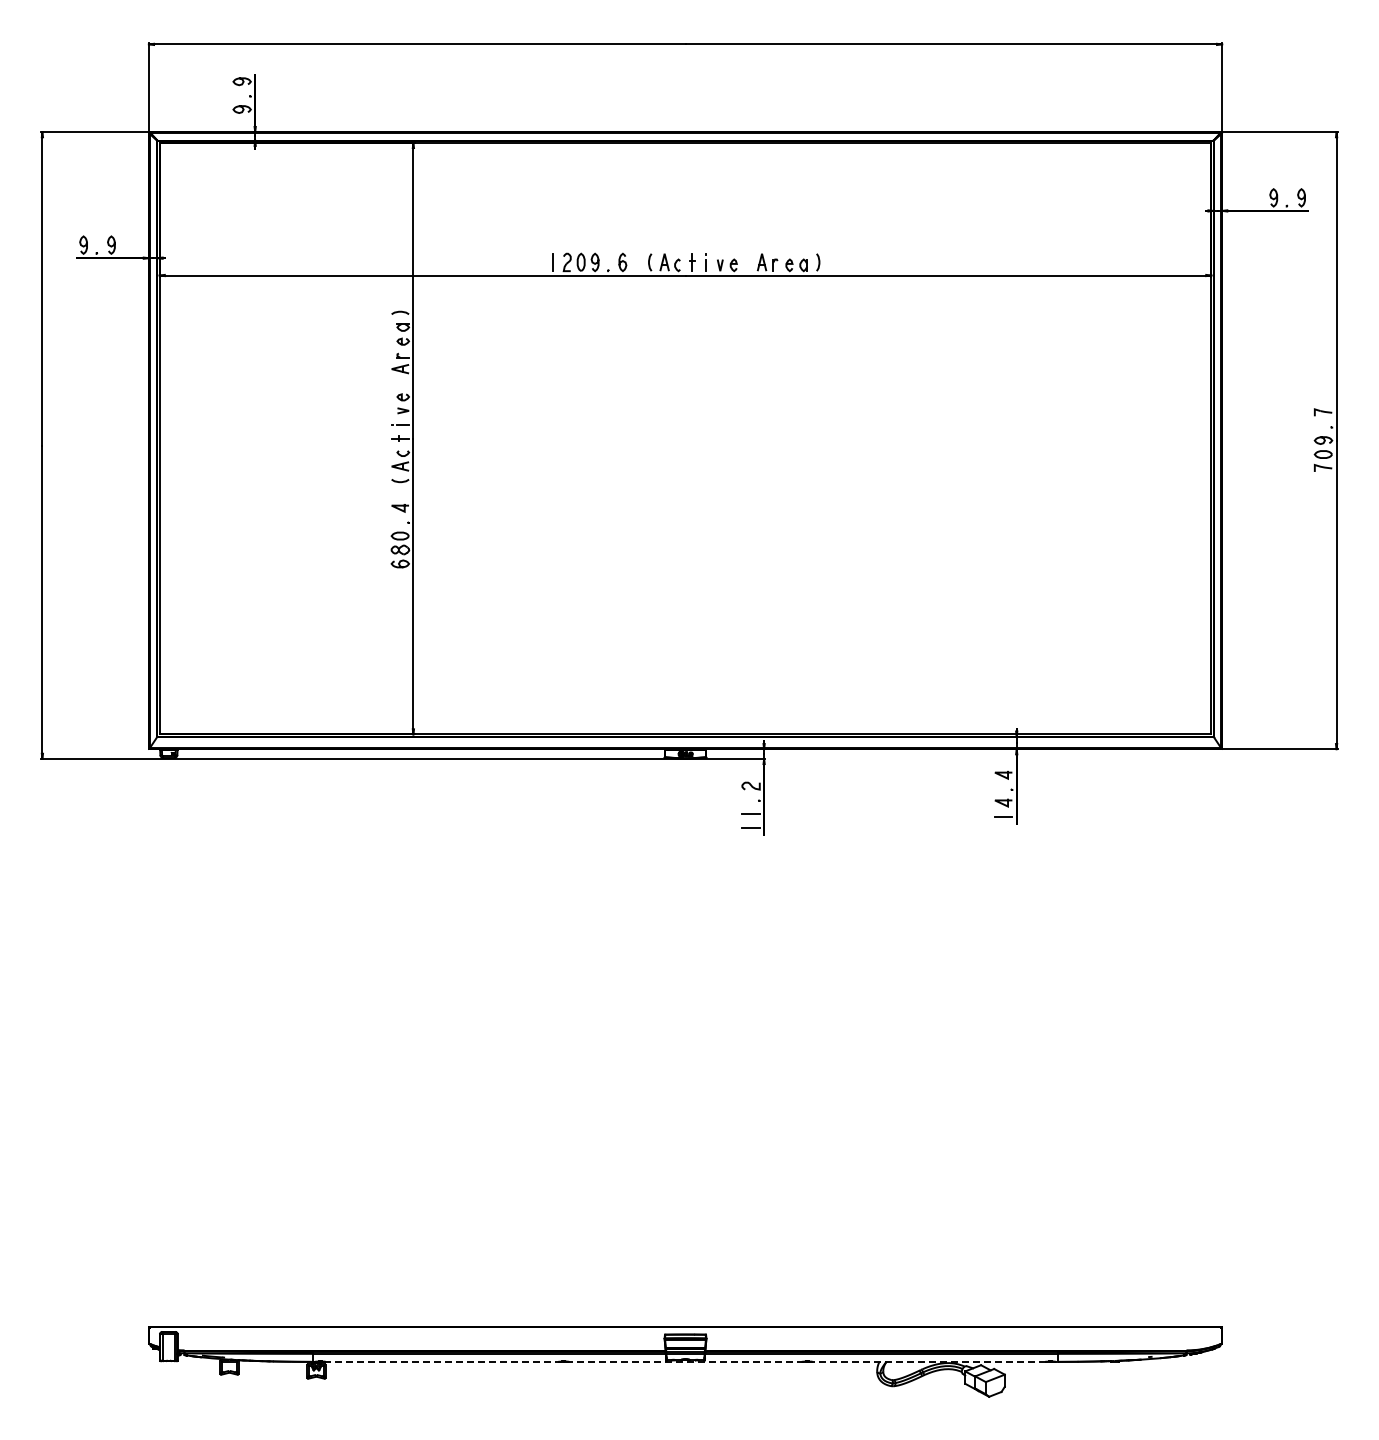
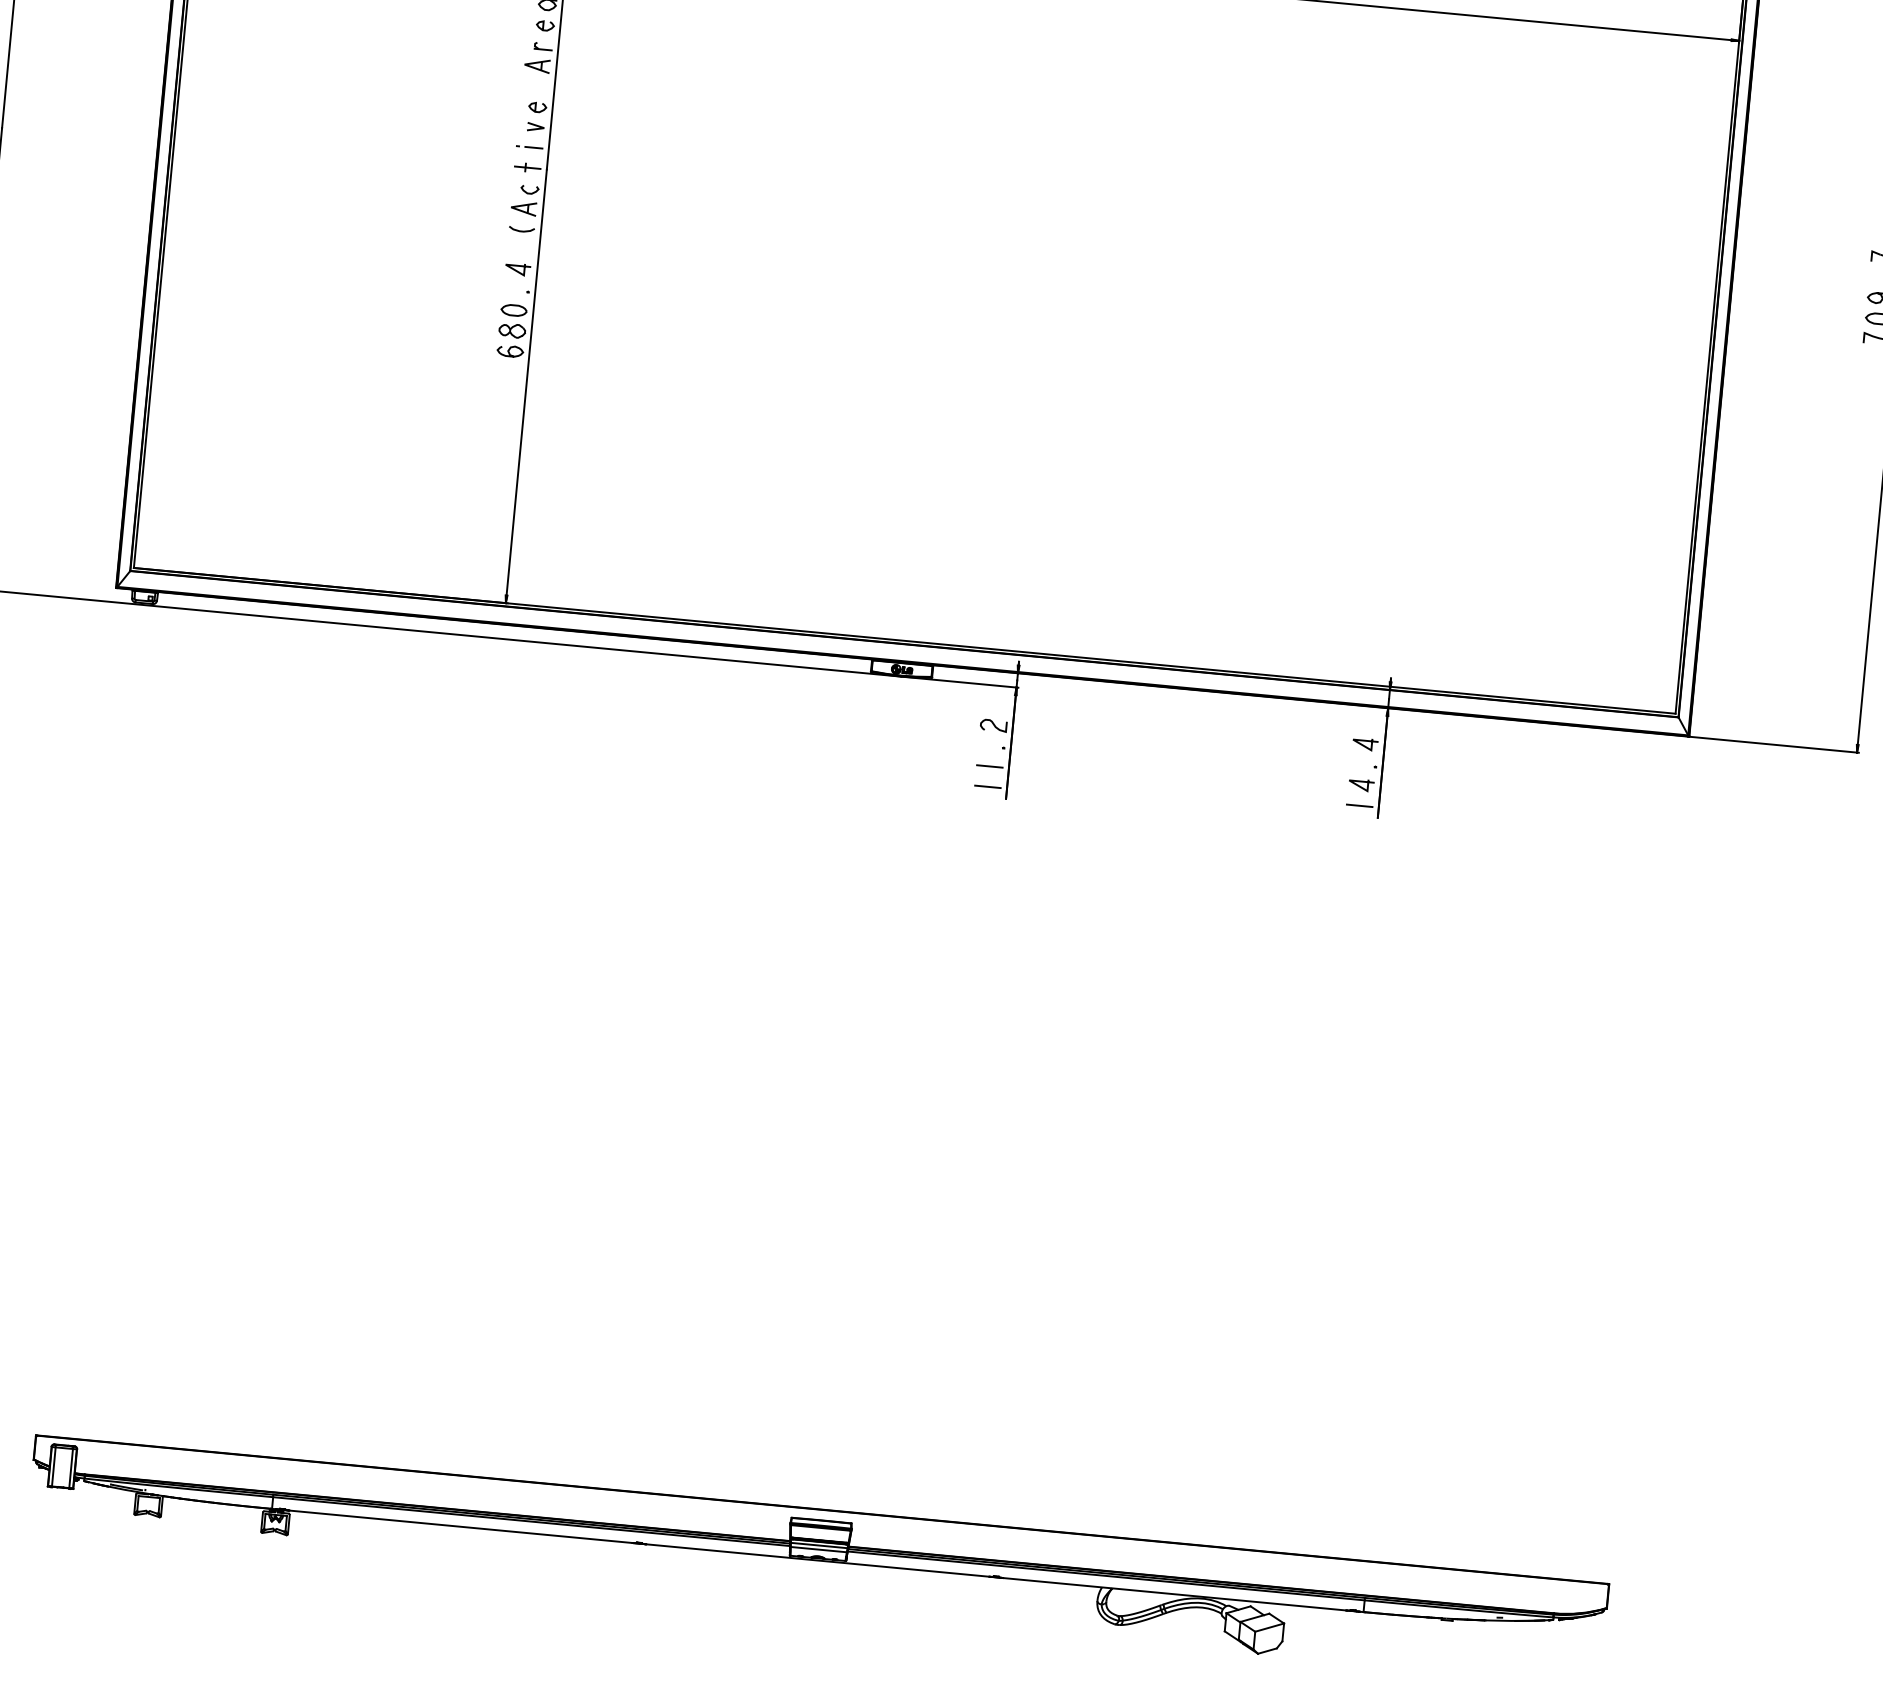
line: (686, 1361) -> (819, 1560), dashed -> solid

